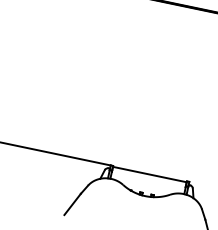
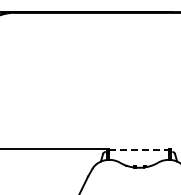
line: (150, 175) -> (139, 150), solid -> dashed

